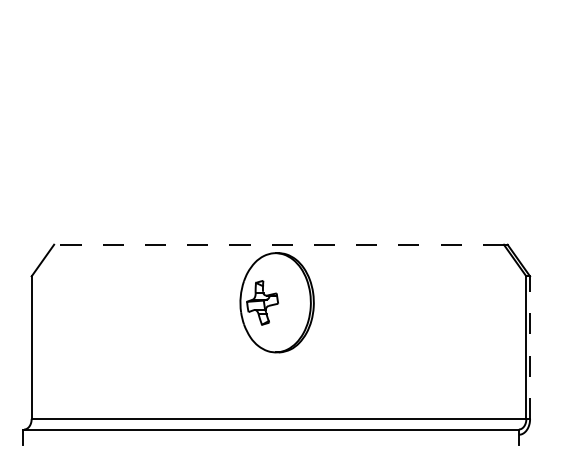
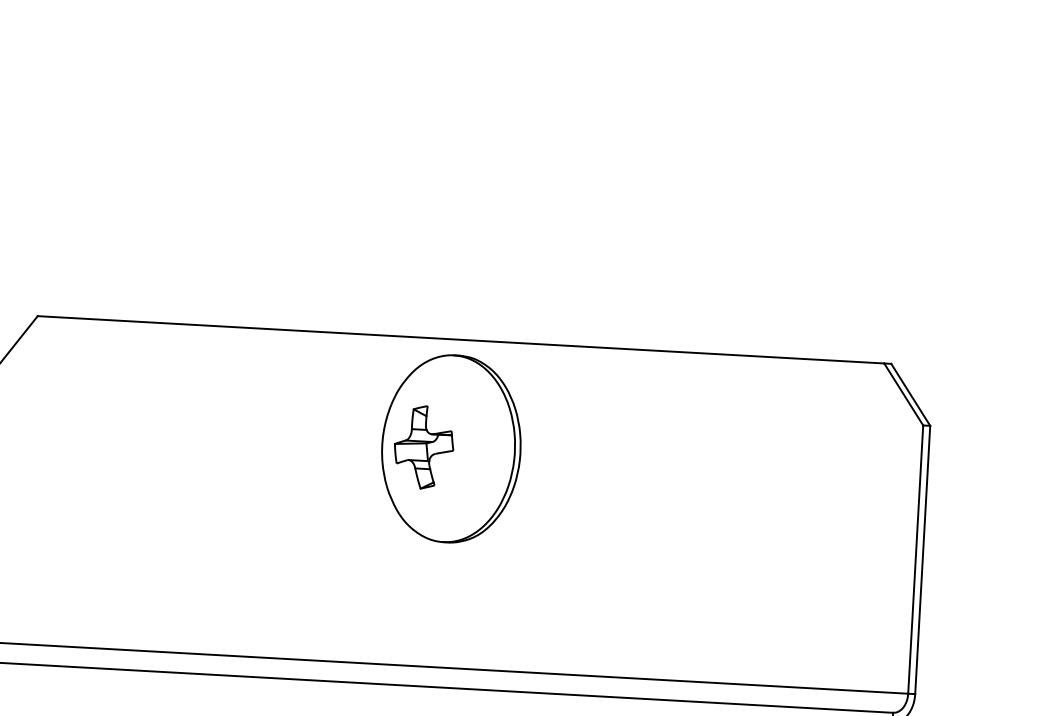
line: (279, 244) -> (461, 339), dashed -> solid
line: (530, 347) -> (923, 559), dashed -> solid

